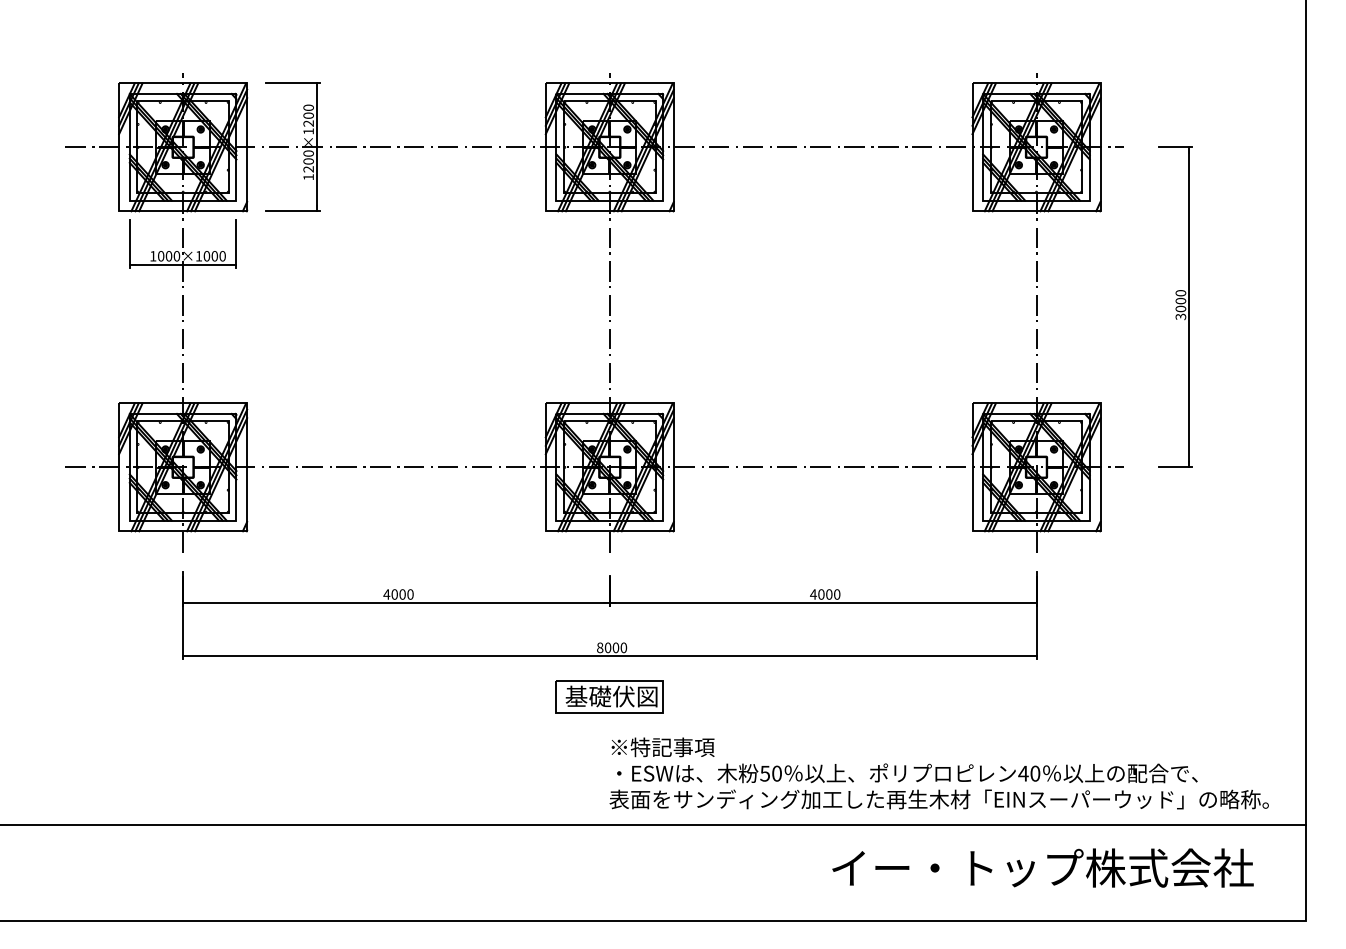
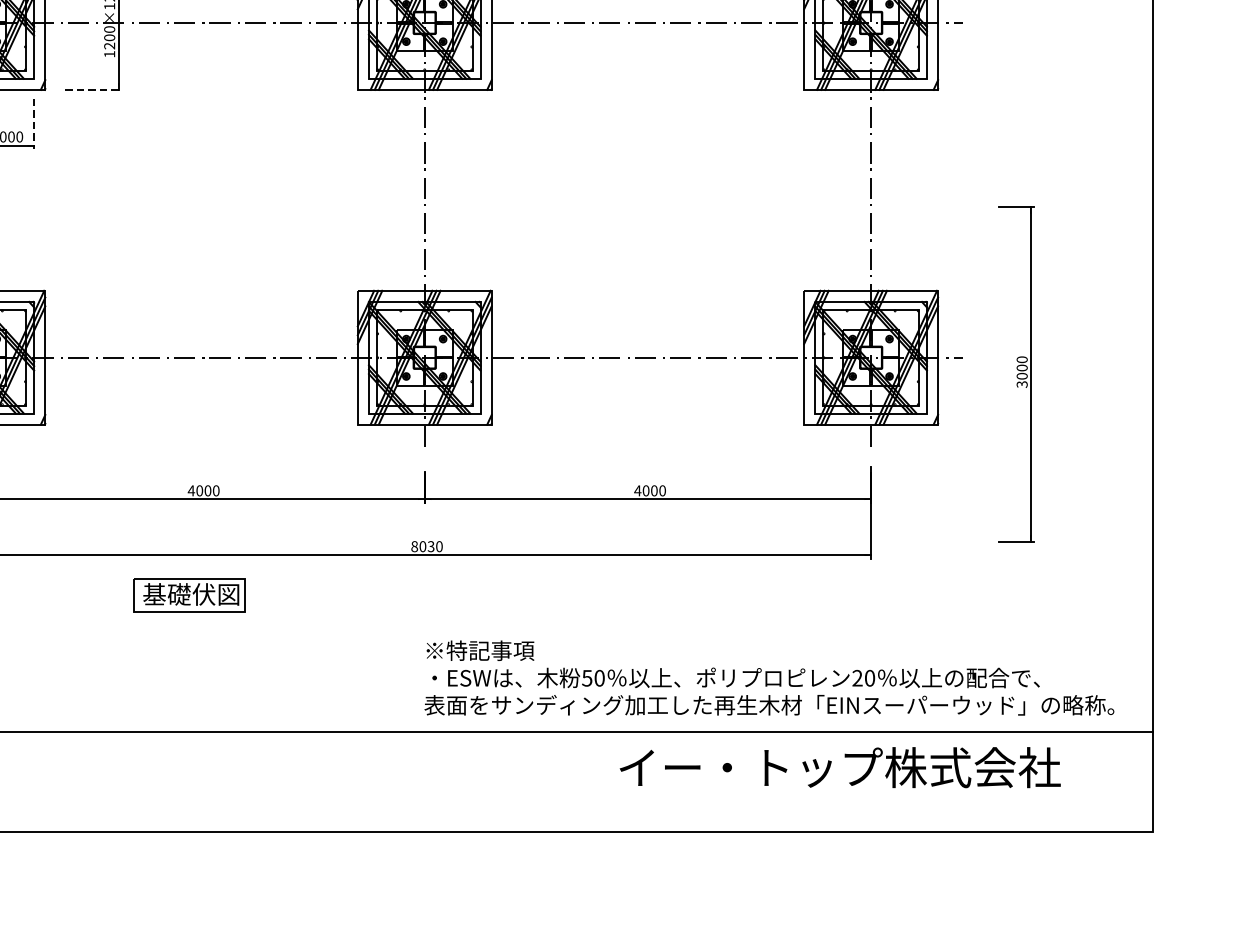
line: (293, 211) -> (93, 90), solid -> dashed
line: (236, 244) -> (34, 124), solid -> dashed
part: (1175, 306) -> (1016, 373), moved
text: (615, 647) -> (430, 546), 8000 -> 8030
part: (609, 696) -> (189, 594), moved
text: (1023, 773) -> (857, 678), 40 -> 20
text: (1042, 867) -> (839, 767), moved

